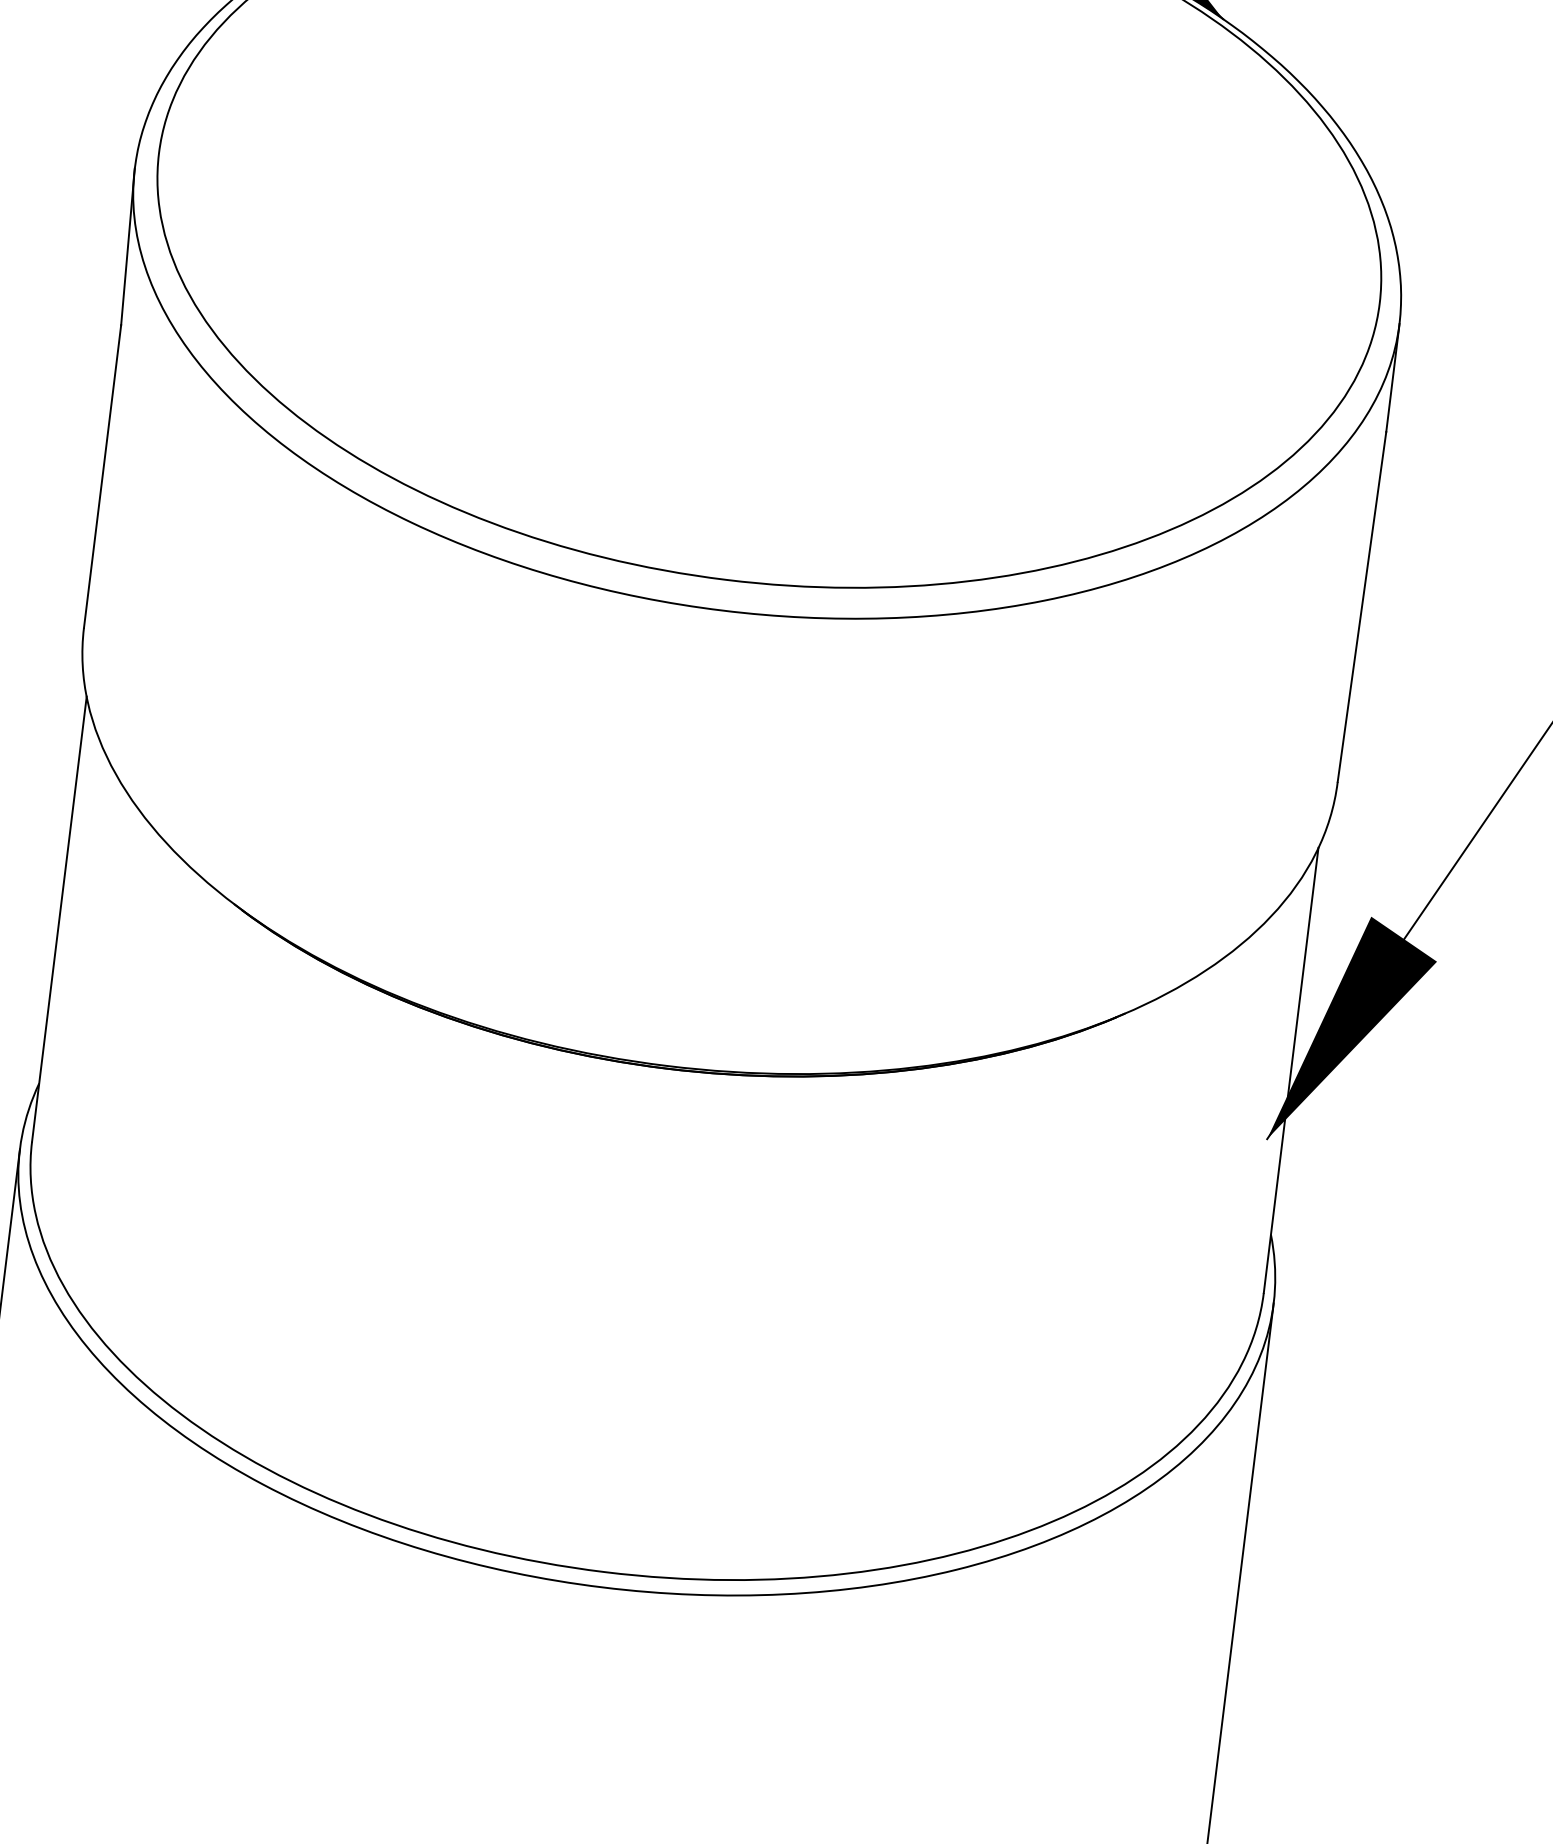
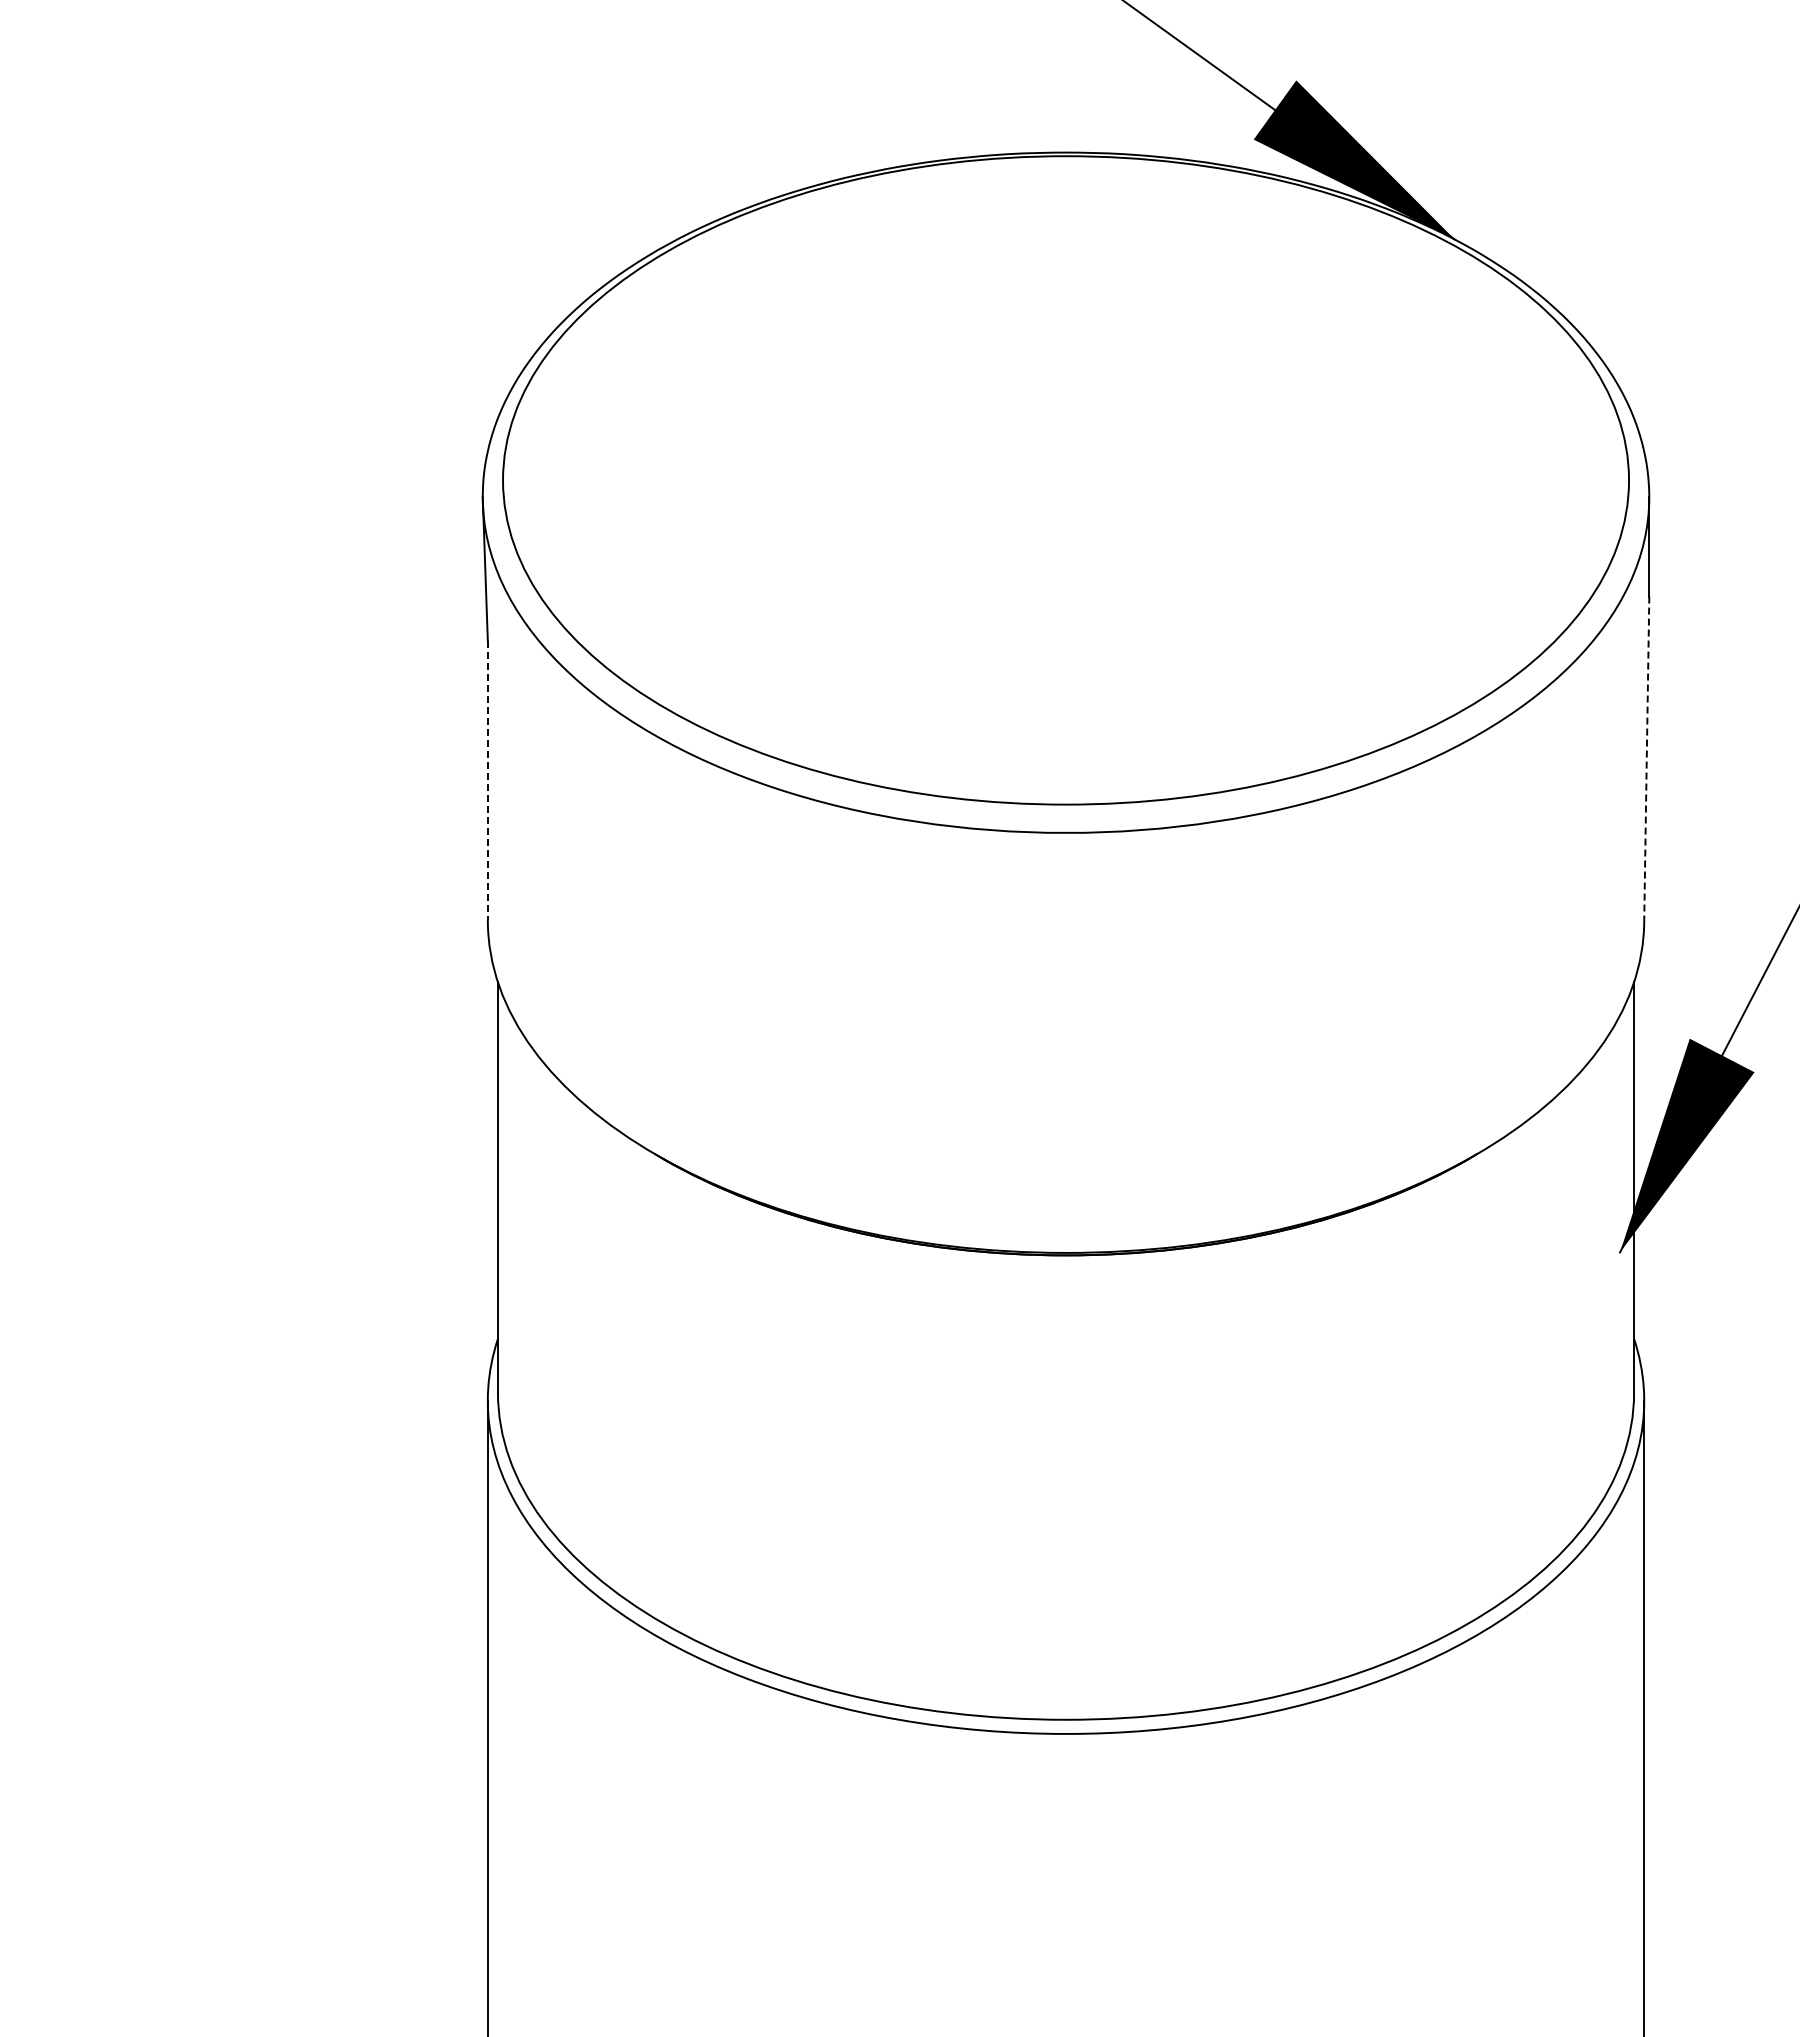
line: (102, 476) -> (487, 780), solid -> dashed
line: (1361, 607) -> (1646, 758), solid -> dashed

